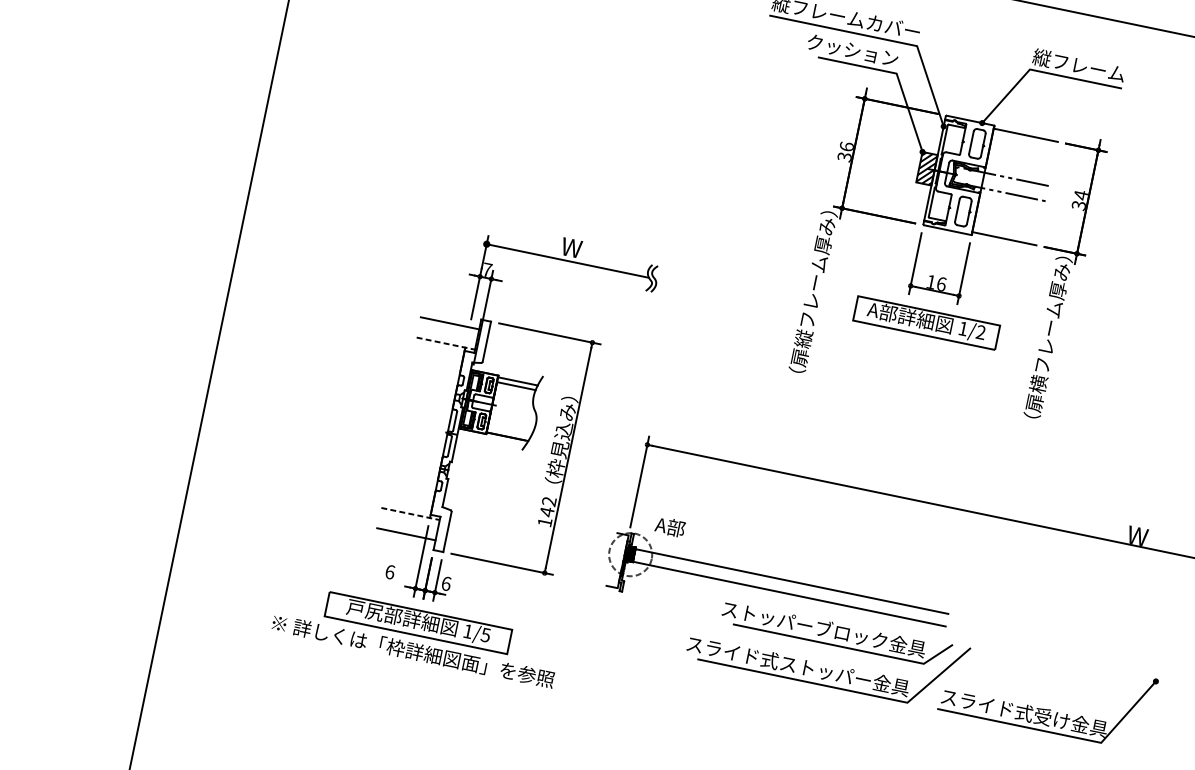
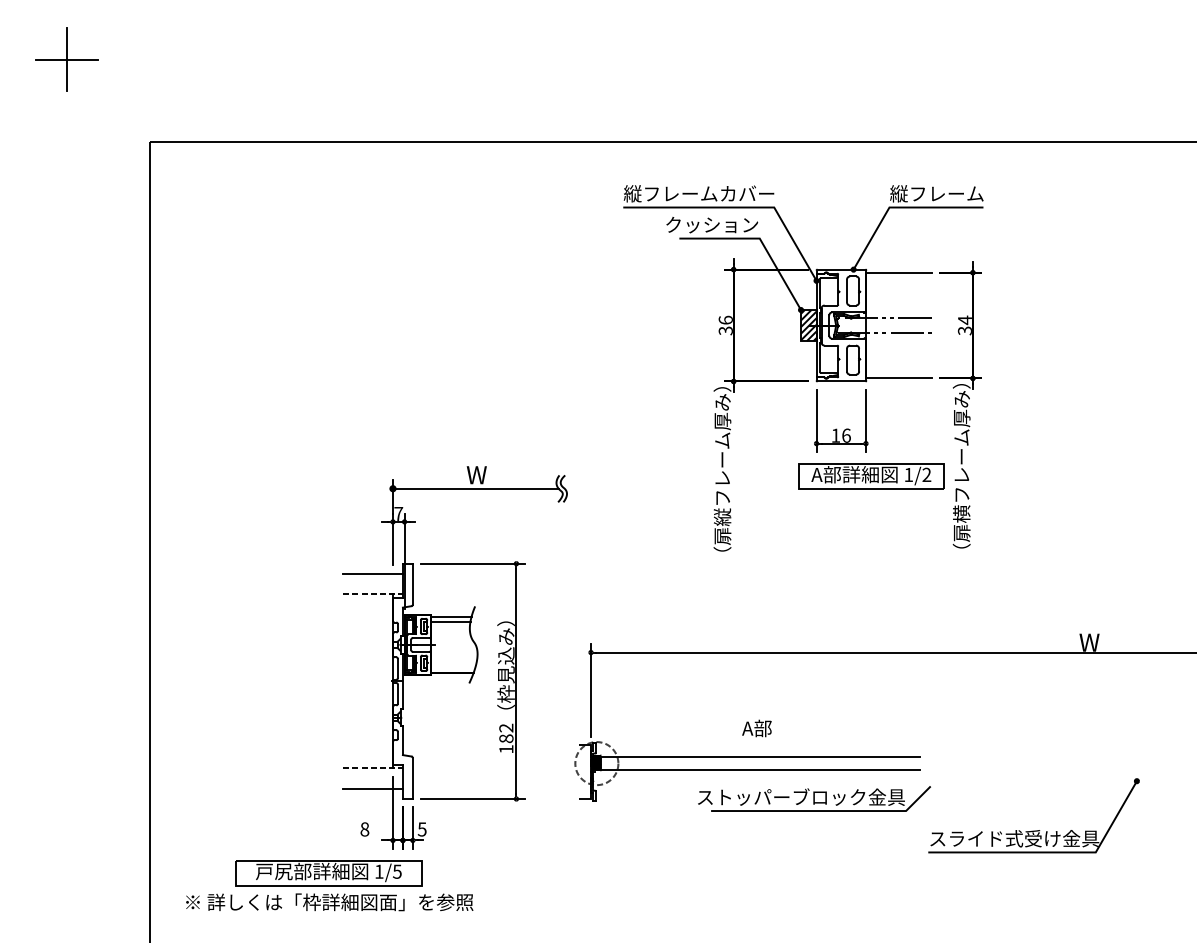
part: (926, 322) -> (871, 476), moved
text: (547, 511) -> (506, 738), 142 -> 182
text: (669, 526) -> (756, 728), moved
text: (389, 572) -> (364, 829), 6 -> 8
text: (445, 583) -> (421, 829), 6 -> 5
part: (416, 634) -> (329, 885), moved
part: (825, 668) -> (810, 835), removed

